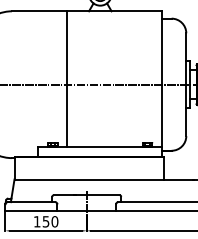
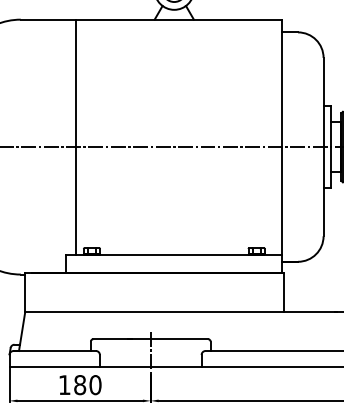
line: (66, 79) -> (75, 138), moved
text: (45, 221) -> (79, 384), 150 -> 180

